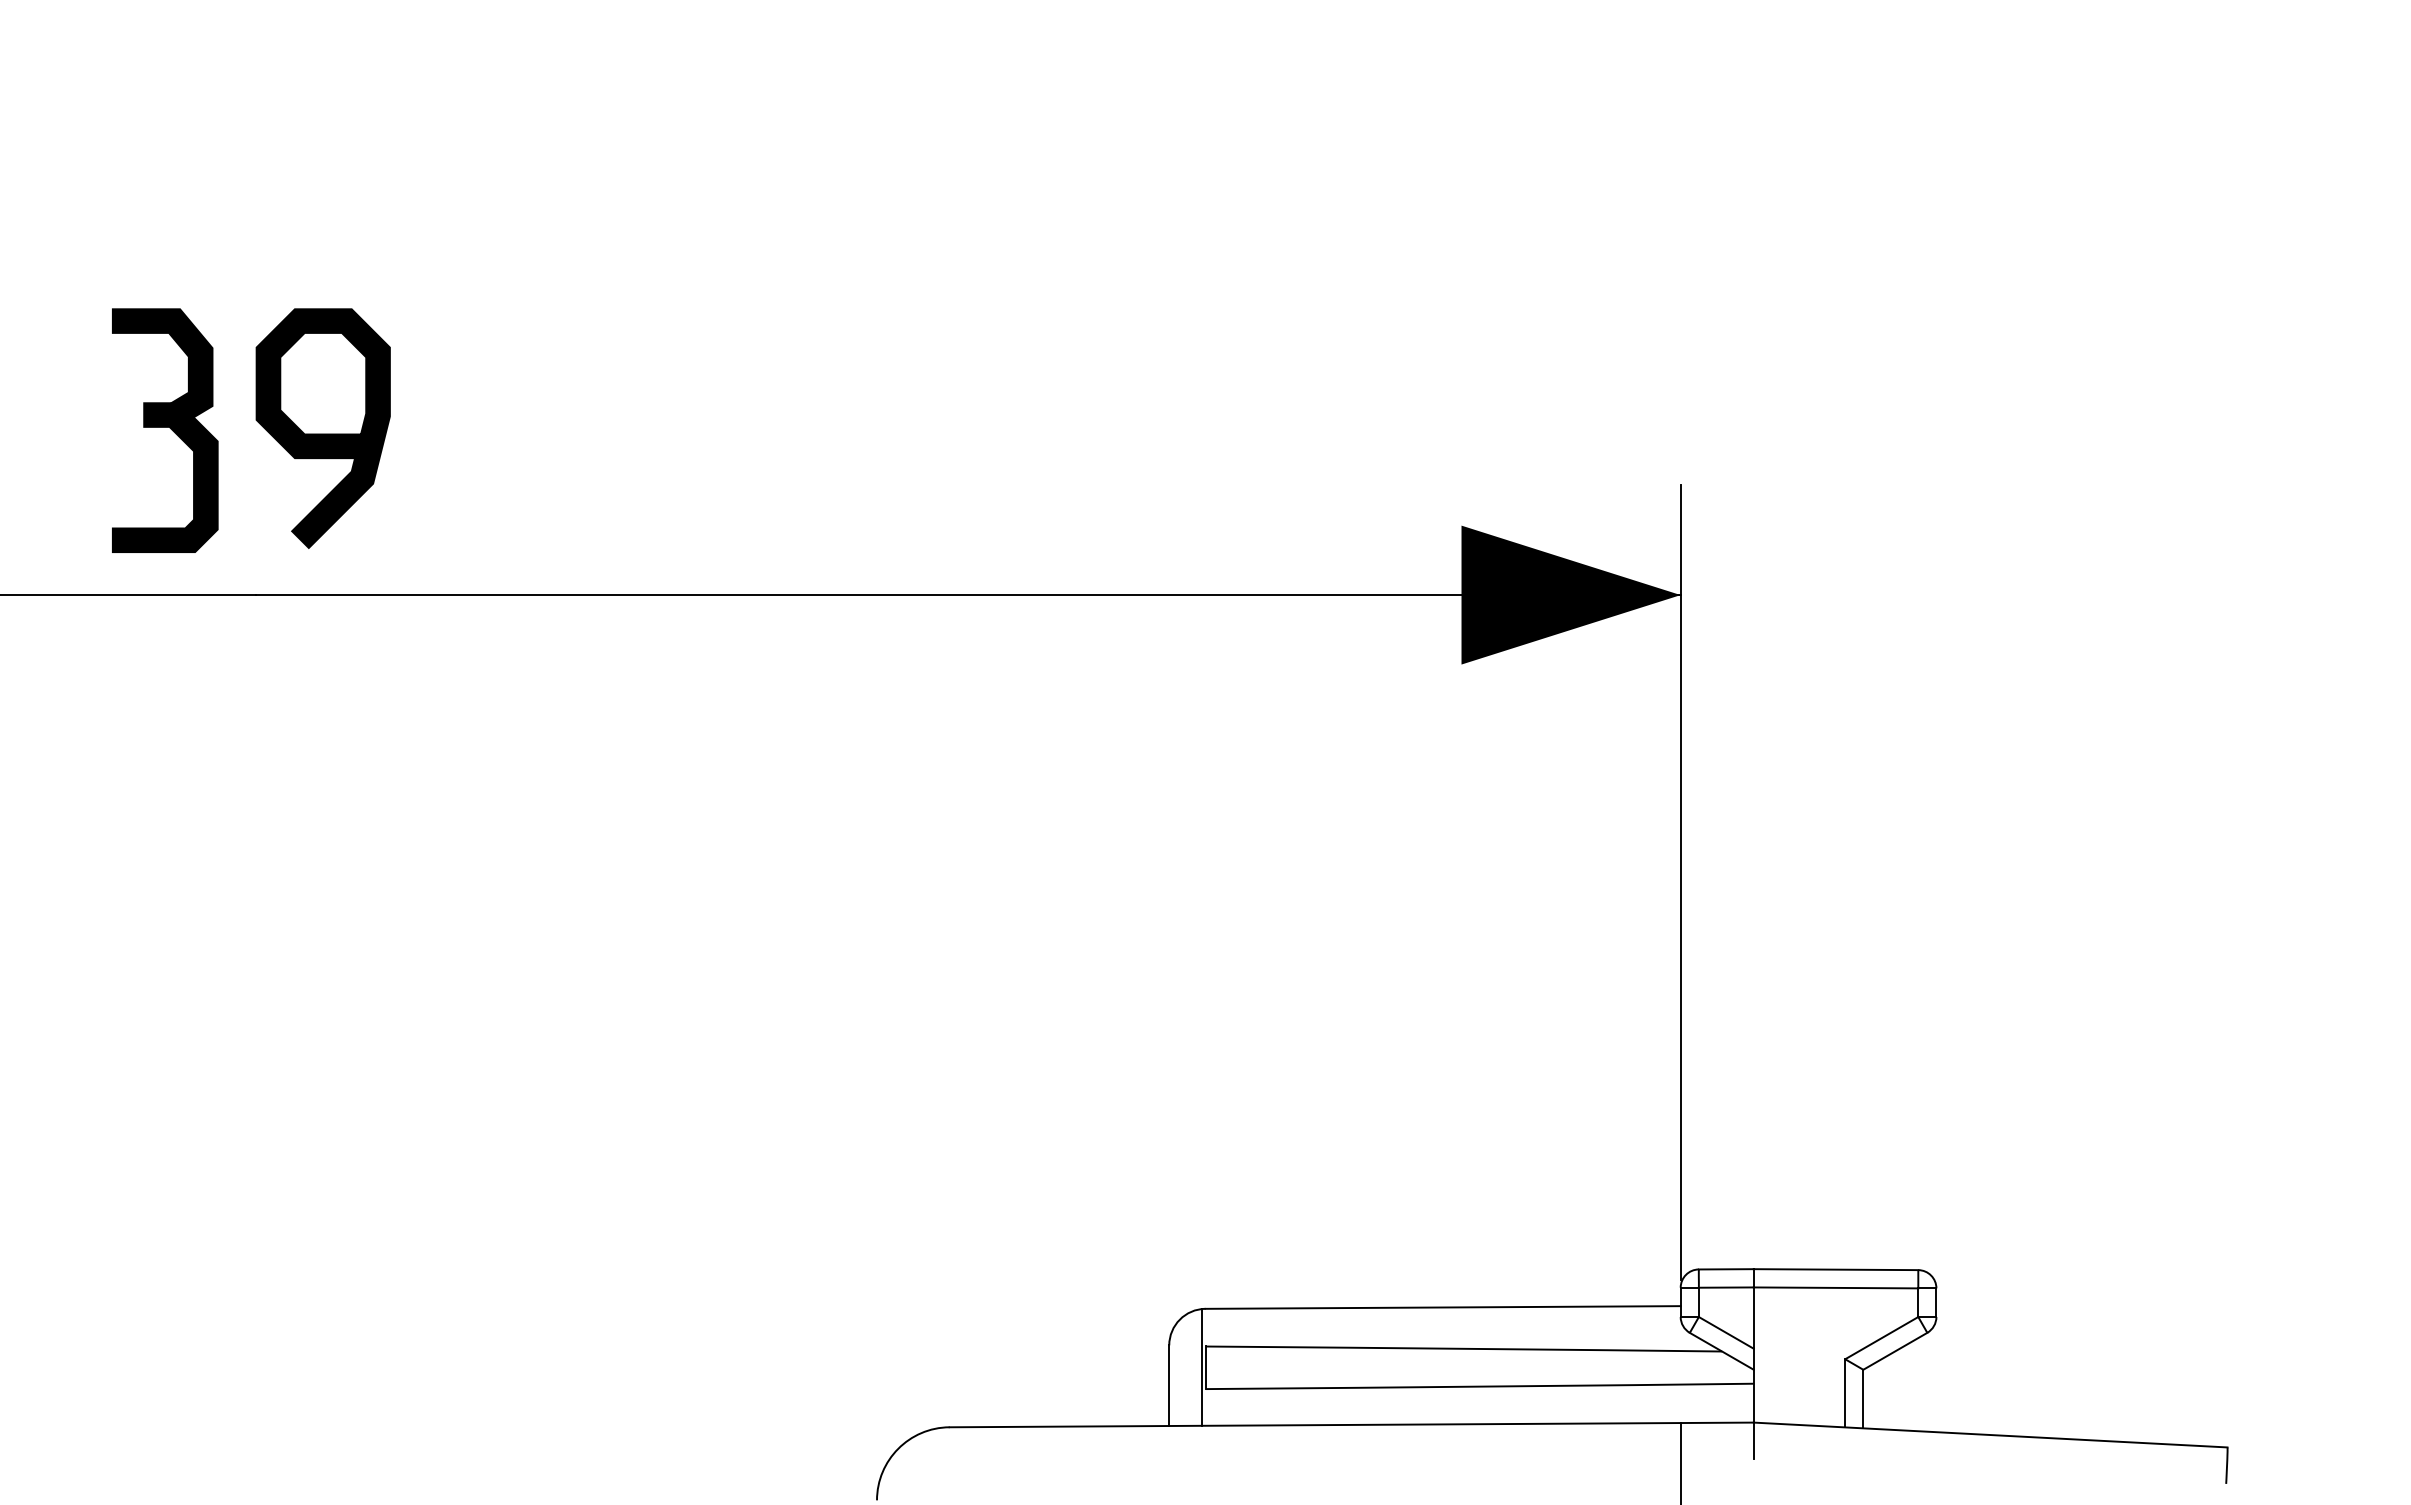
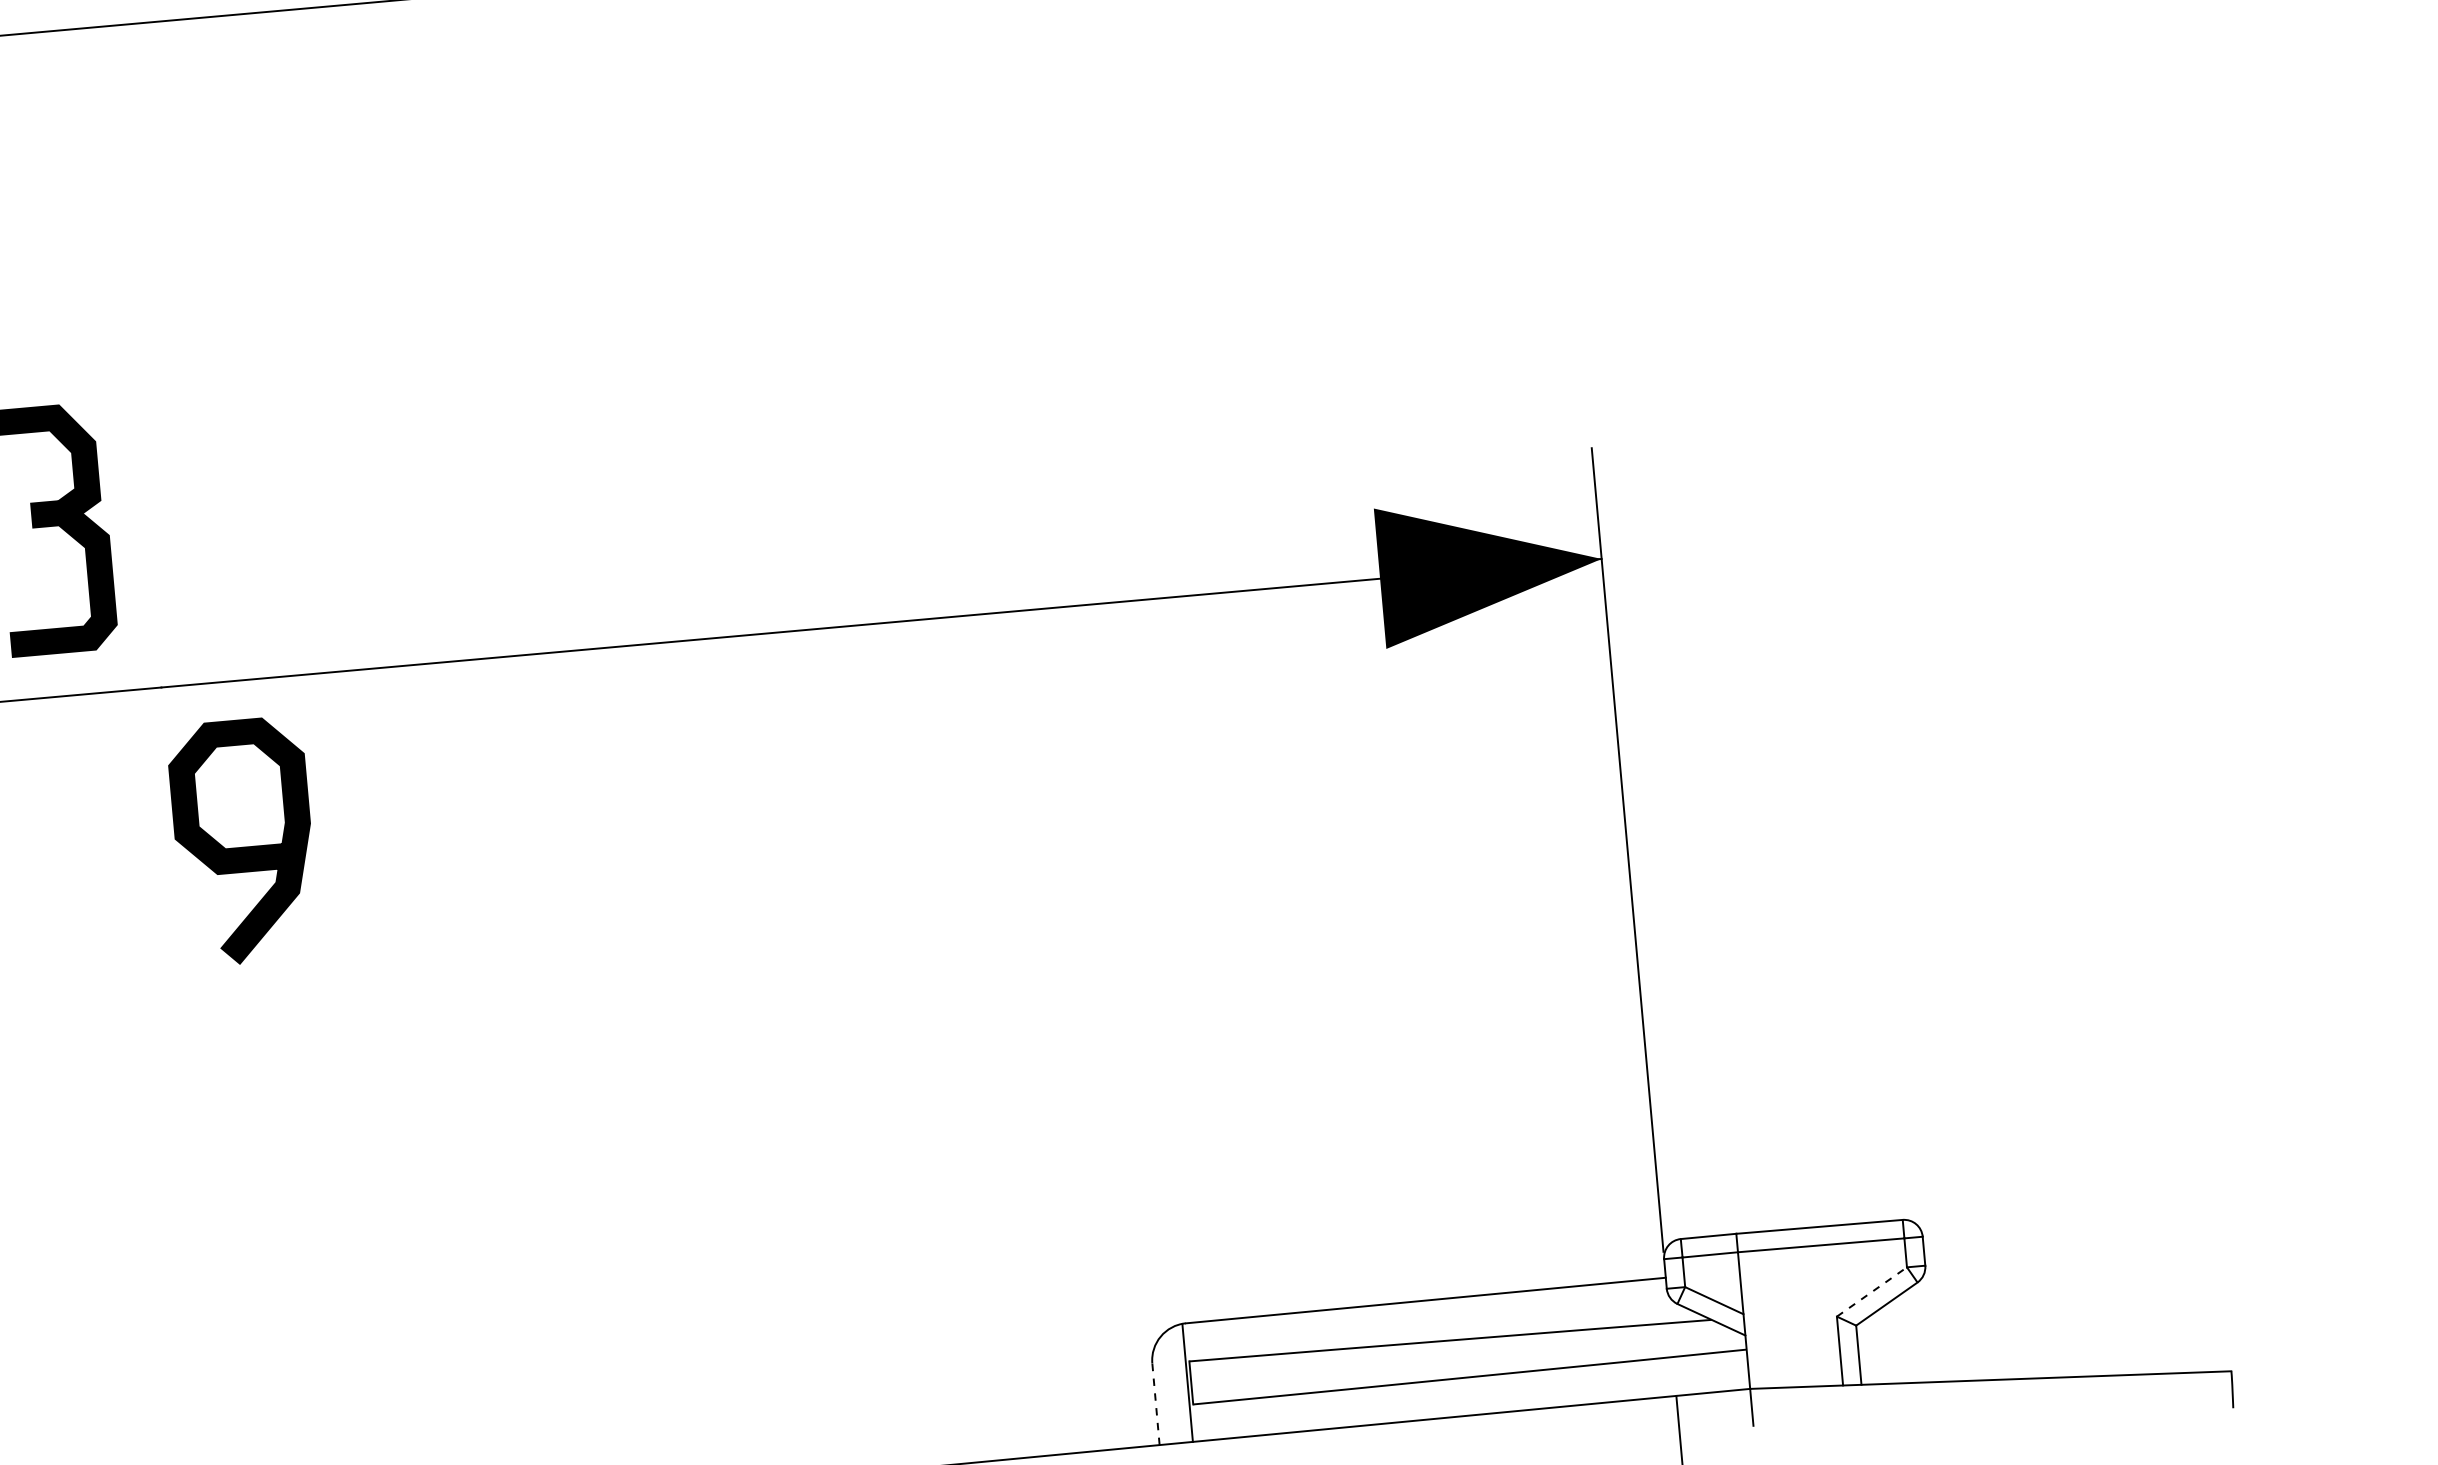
curve: (322, 433) -> (243, 846), moved
line: (1882, 1337) -> (1872, 1291), solid -> dashed
line: (1169, 1385) -> (1156, 1404), solid -> dashed

